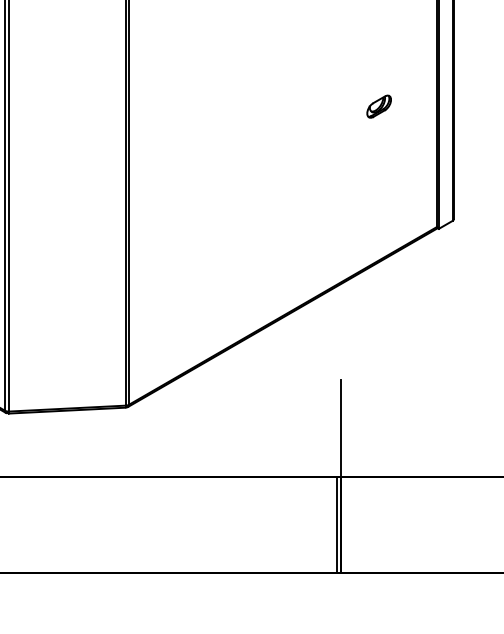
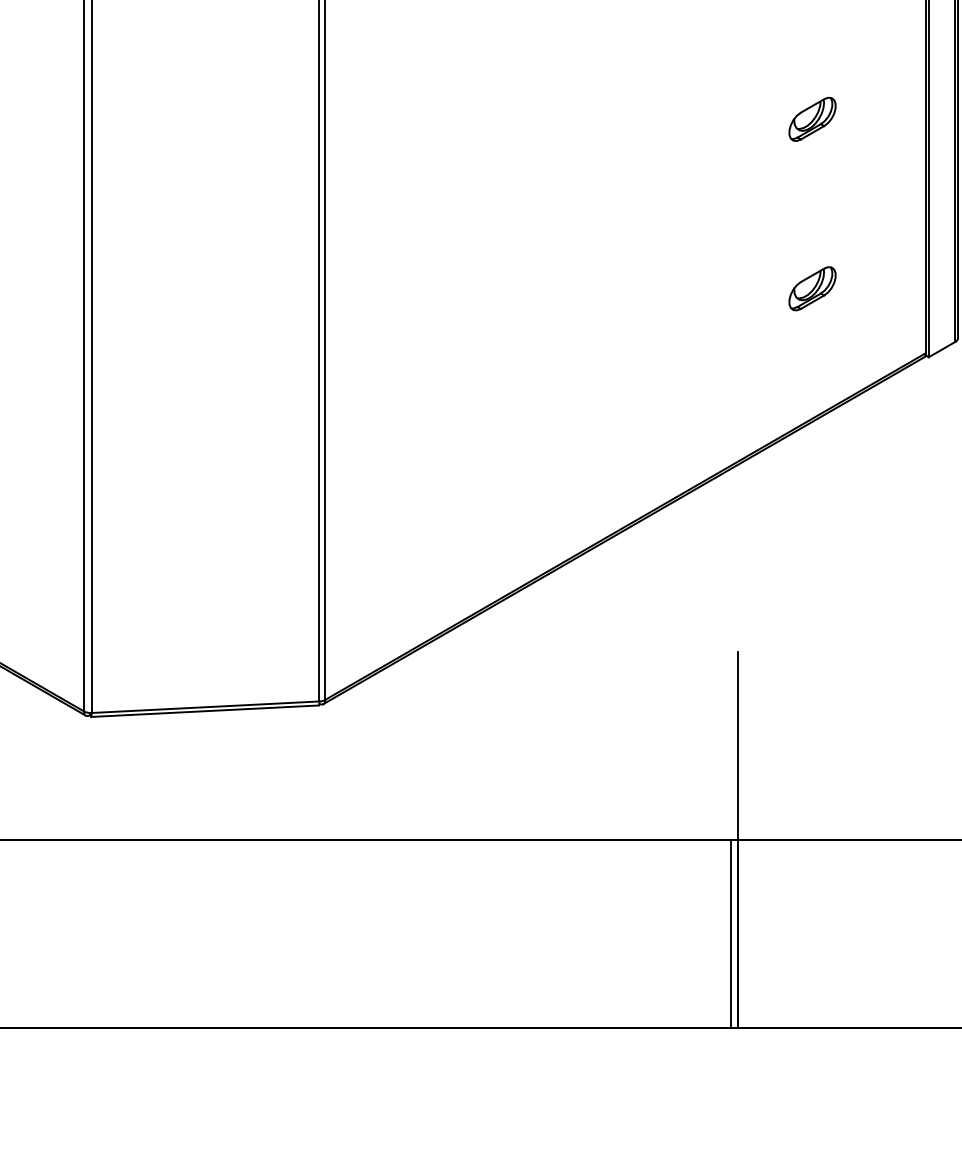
part: (378, 193) -> (811, 288), added

